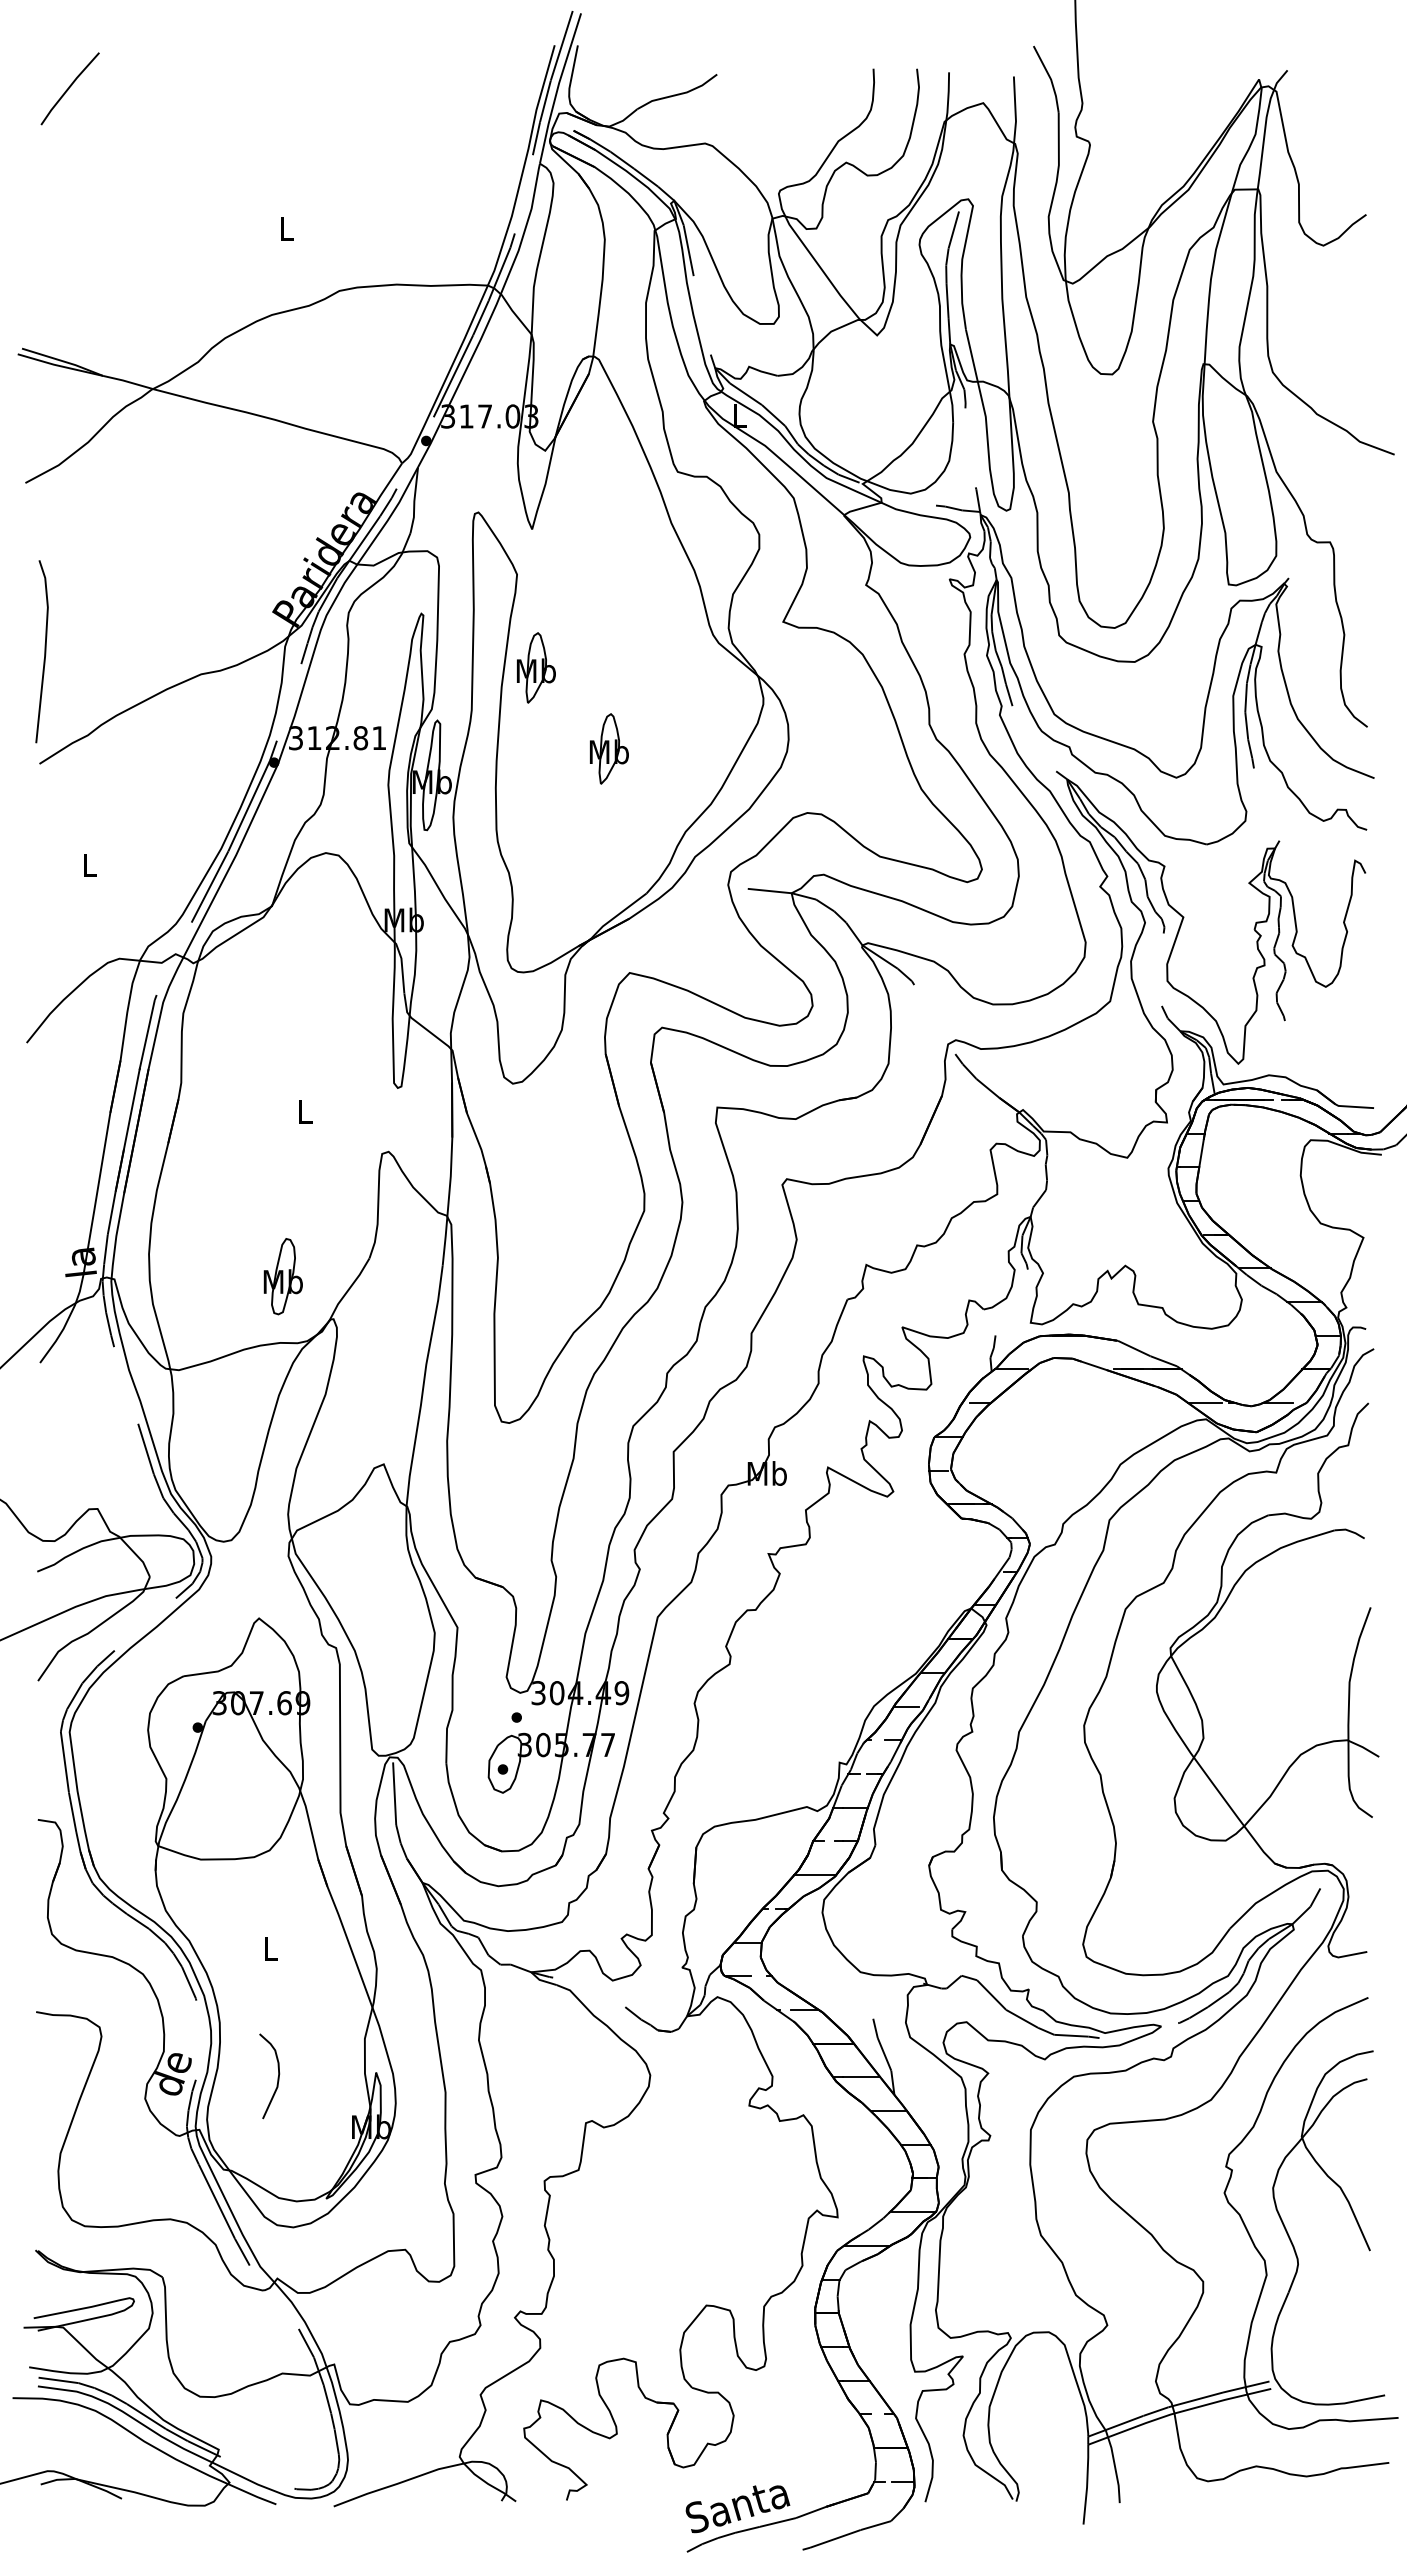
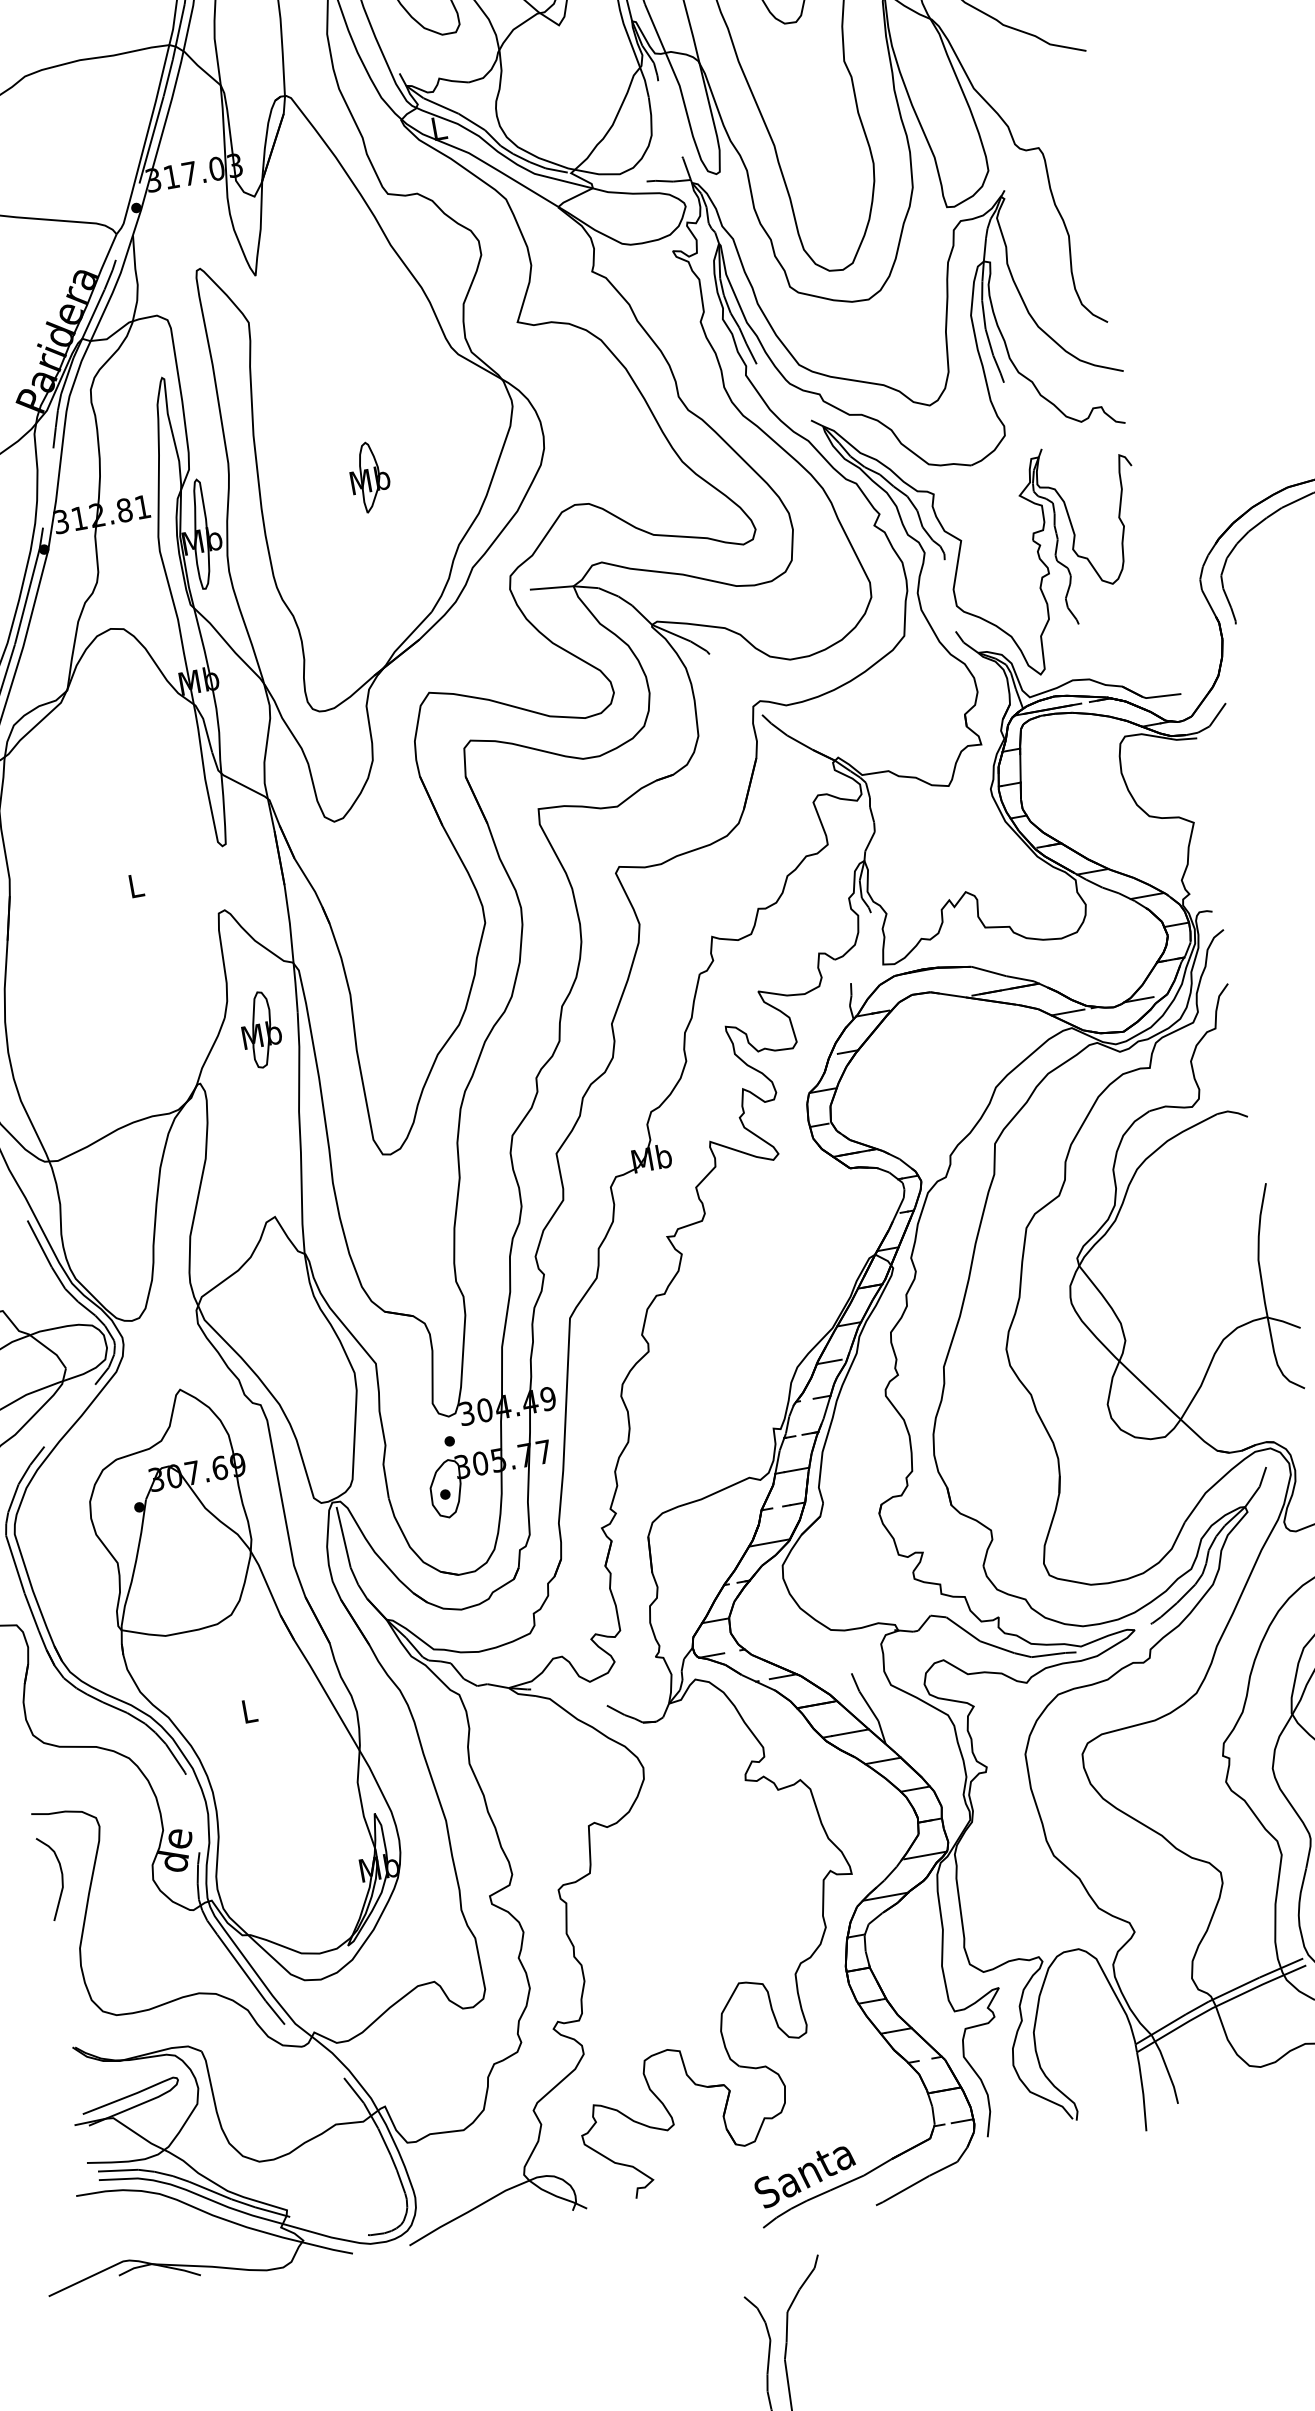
part: (536, 667) -> (284, 410), removed
part: (282, 1276) -> (260, 1029), moved
curve: (277, 2077) -> (61, 1877), moved

